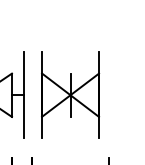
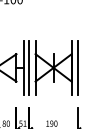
line: (32, 94) -> (29, 67), added
line: (108, 94) -> (77, 67), added

